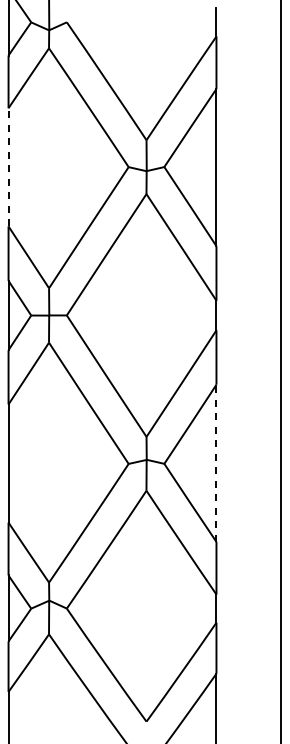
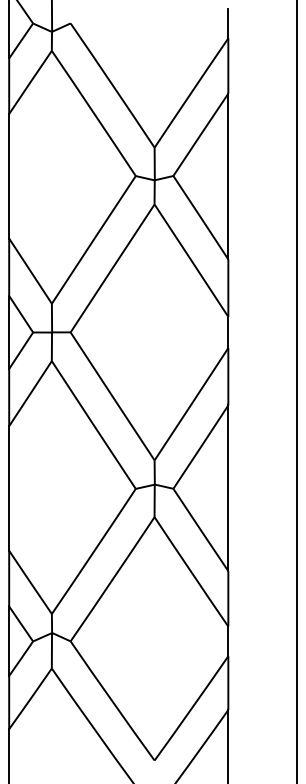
line: (8, 166) -> (9, 175), dashed -> solid
line: (216, 463) -> (228, 488), dashed -> solid

